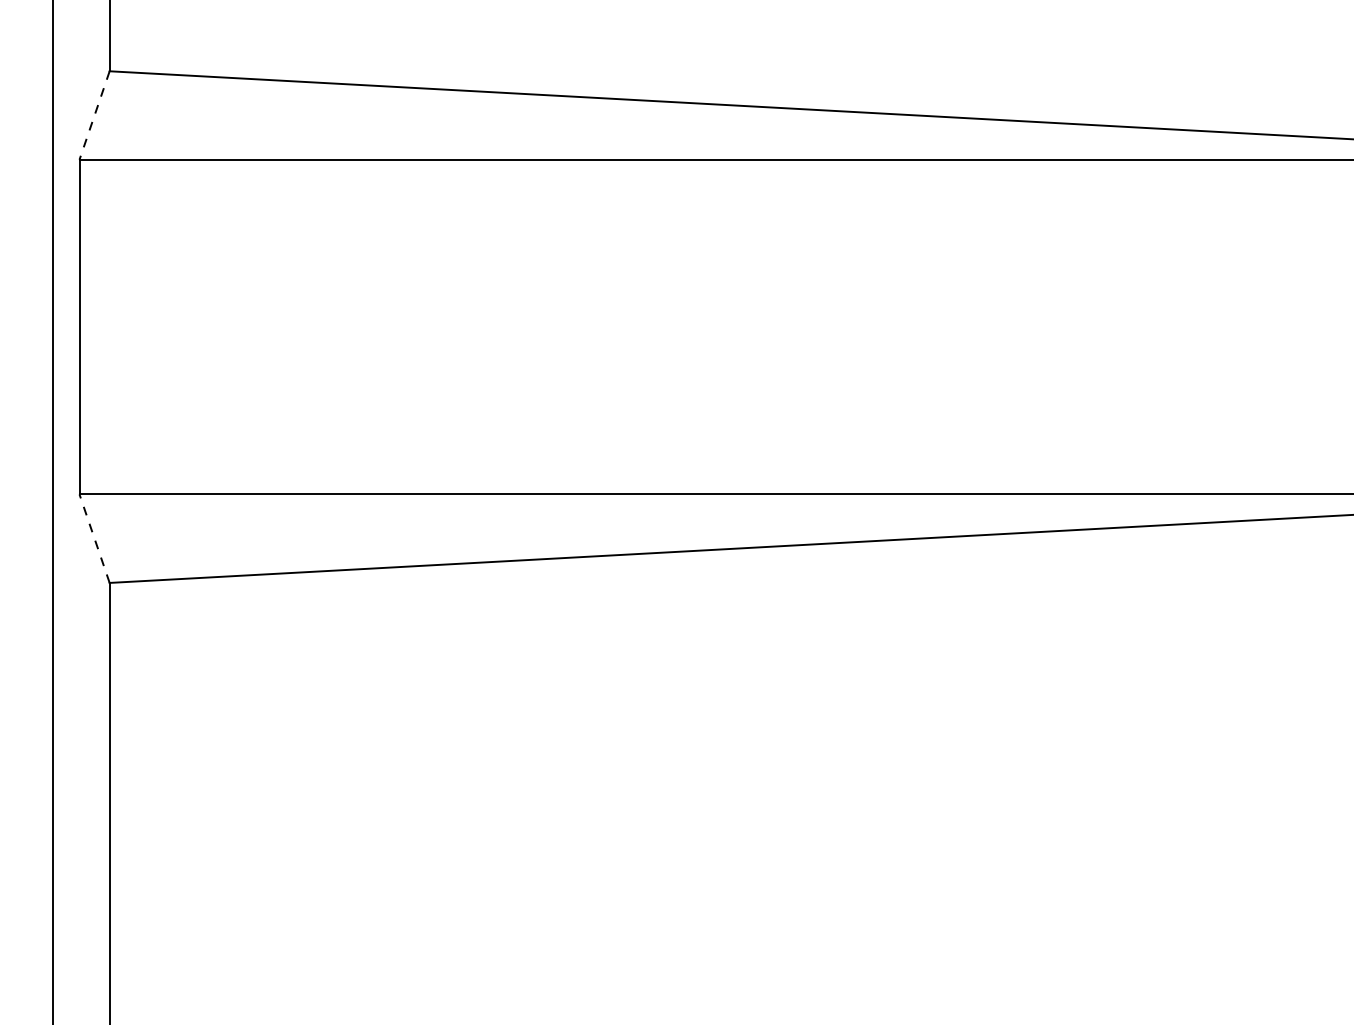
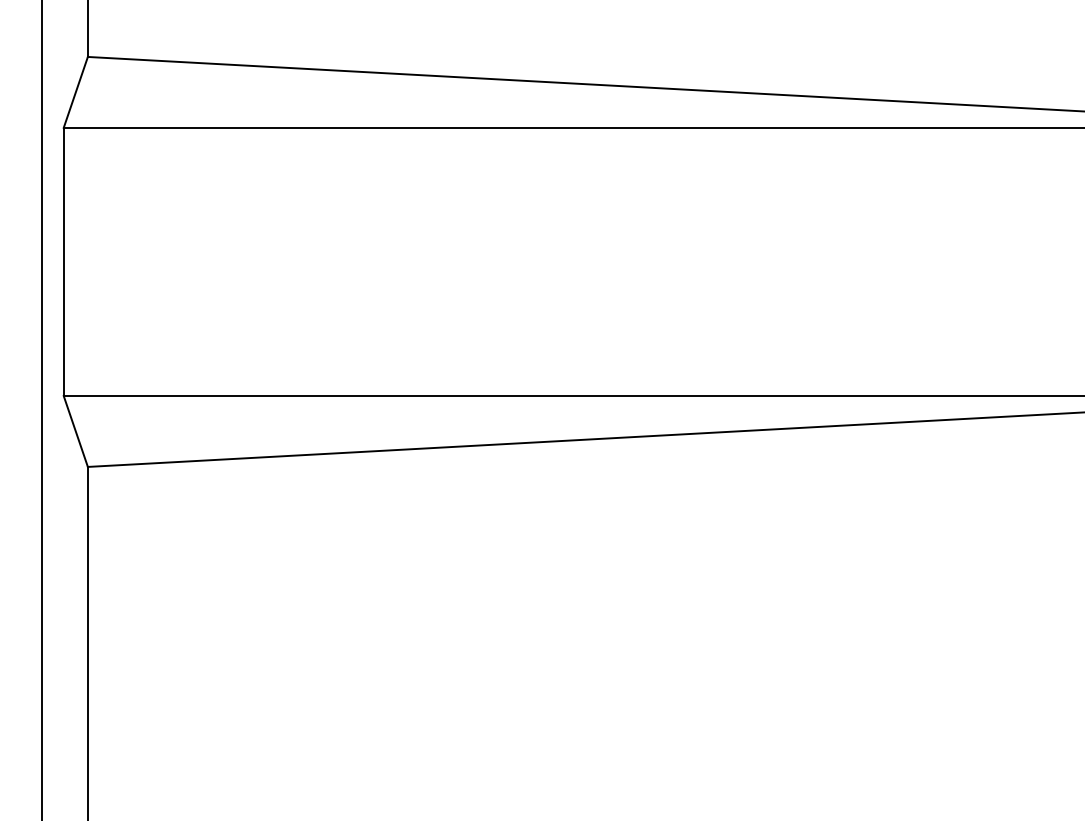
line: (94, 115) -> (75, 92), dashed -> solid
line: (94, 538) -> (75, 431), dashed -> solid

